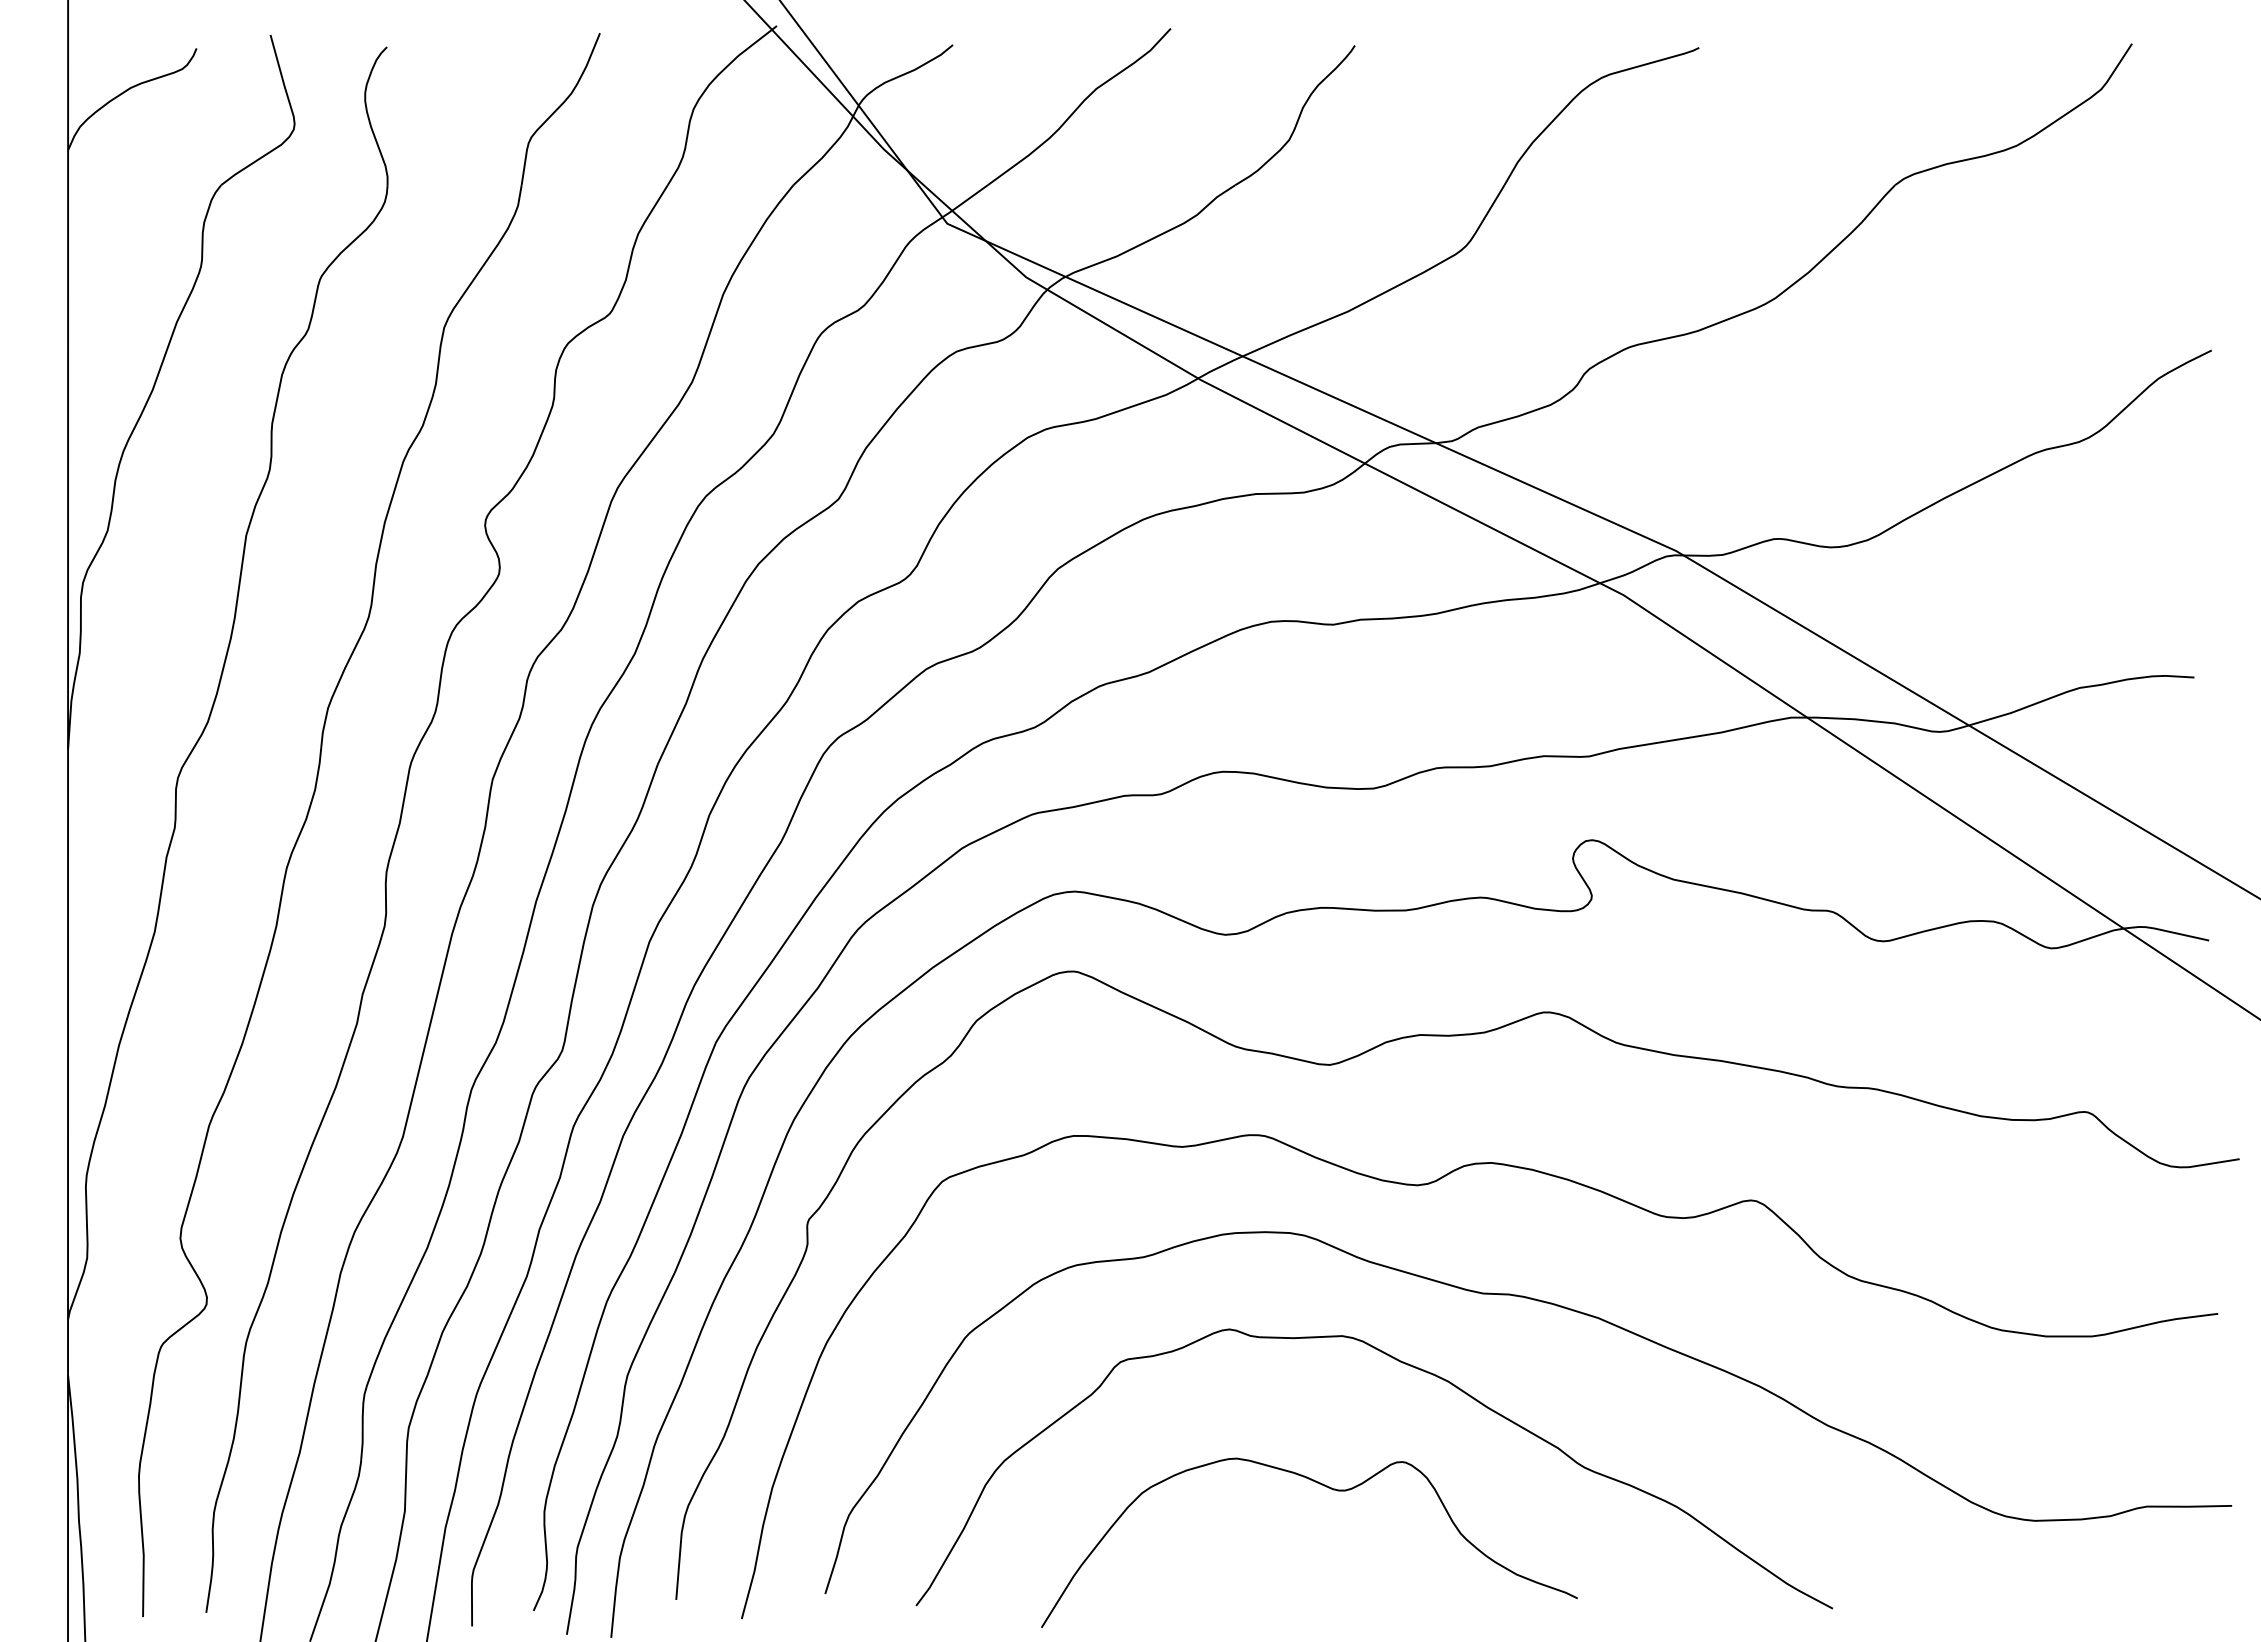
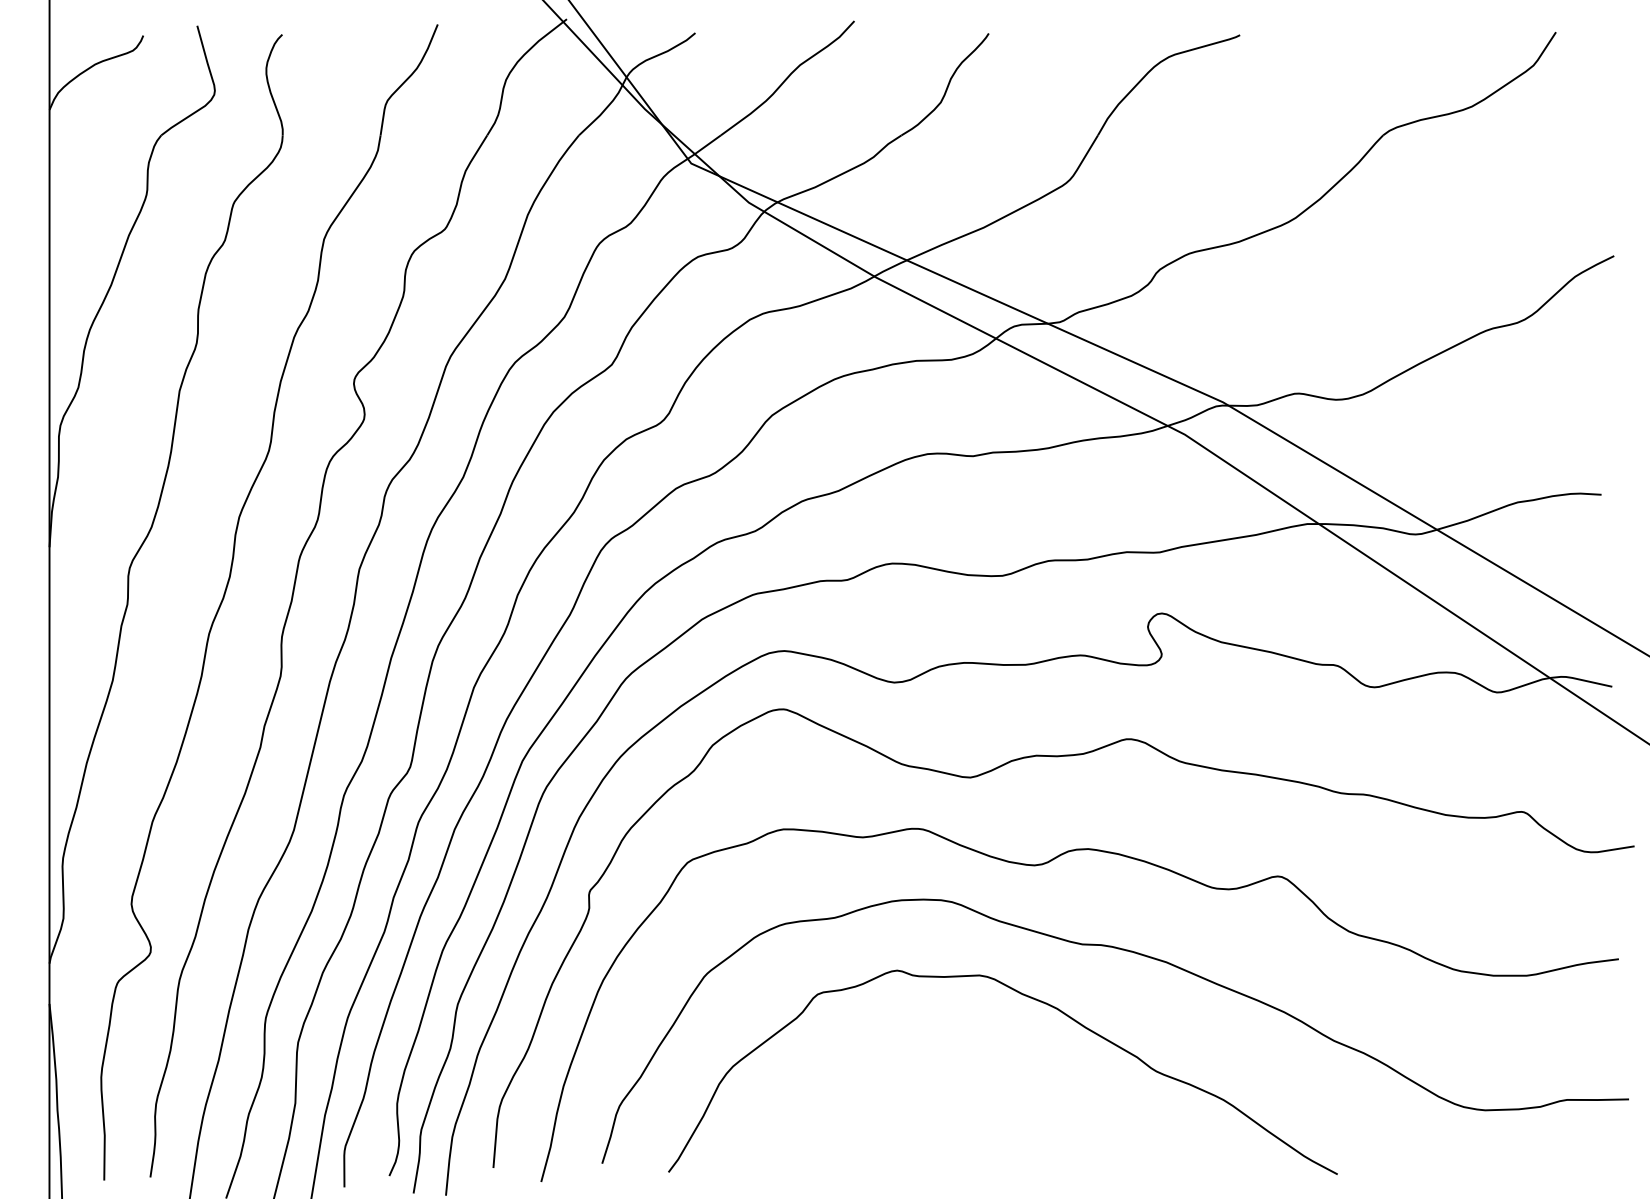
curve: (1330, 1489) -> (970, 1087), removed

